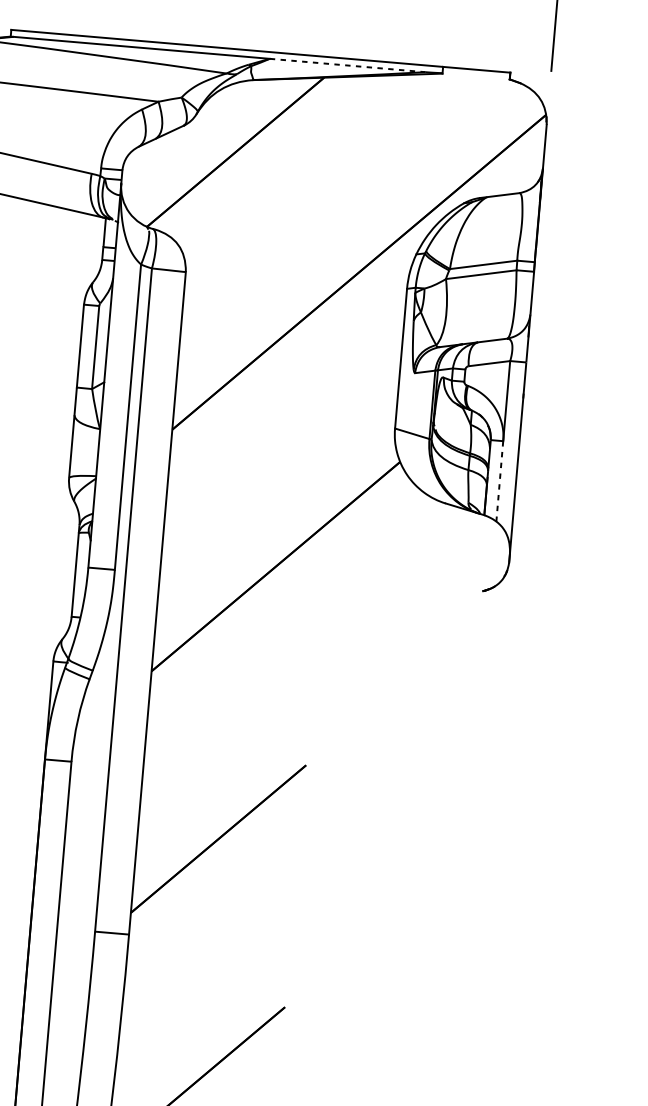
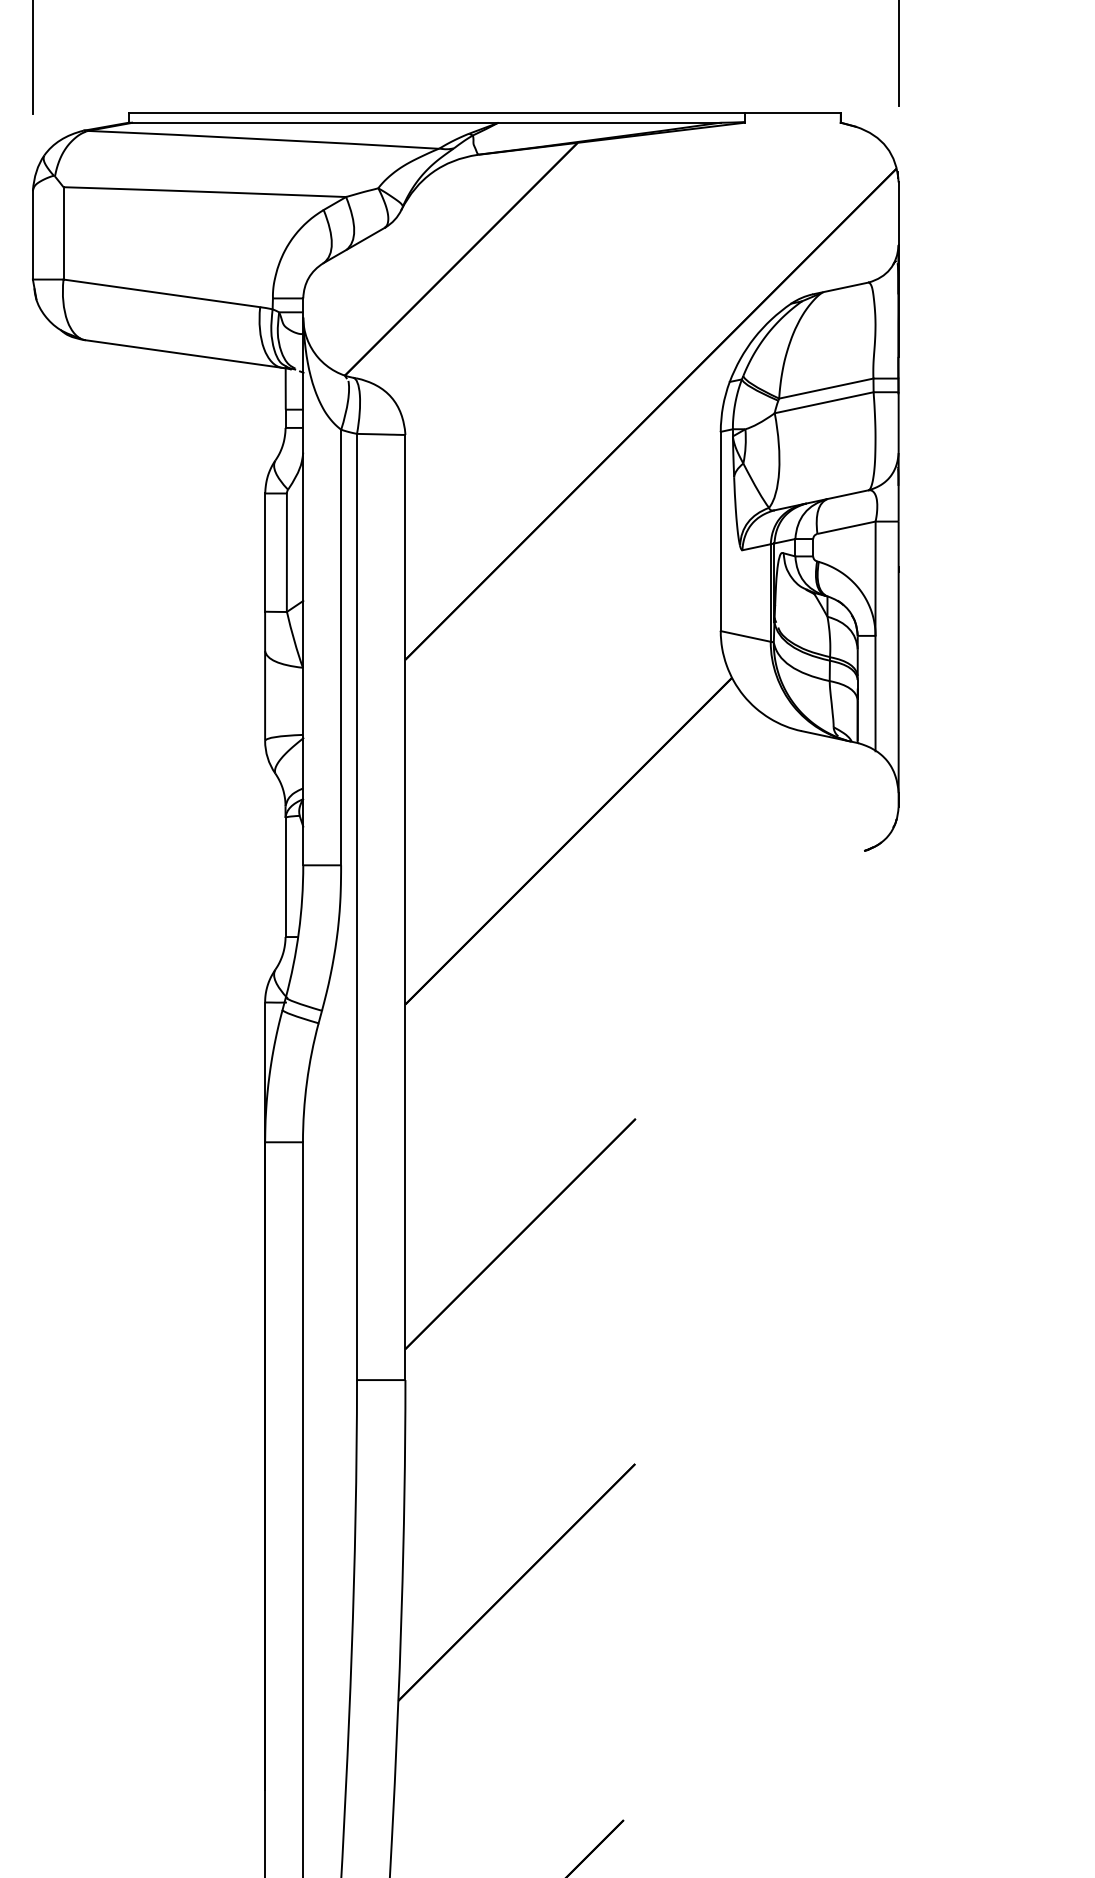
line: (348, 65) -> (610, 122), dashed -> solid
line: (499, 481) -> (875, 693), dashed -> solid

